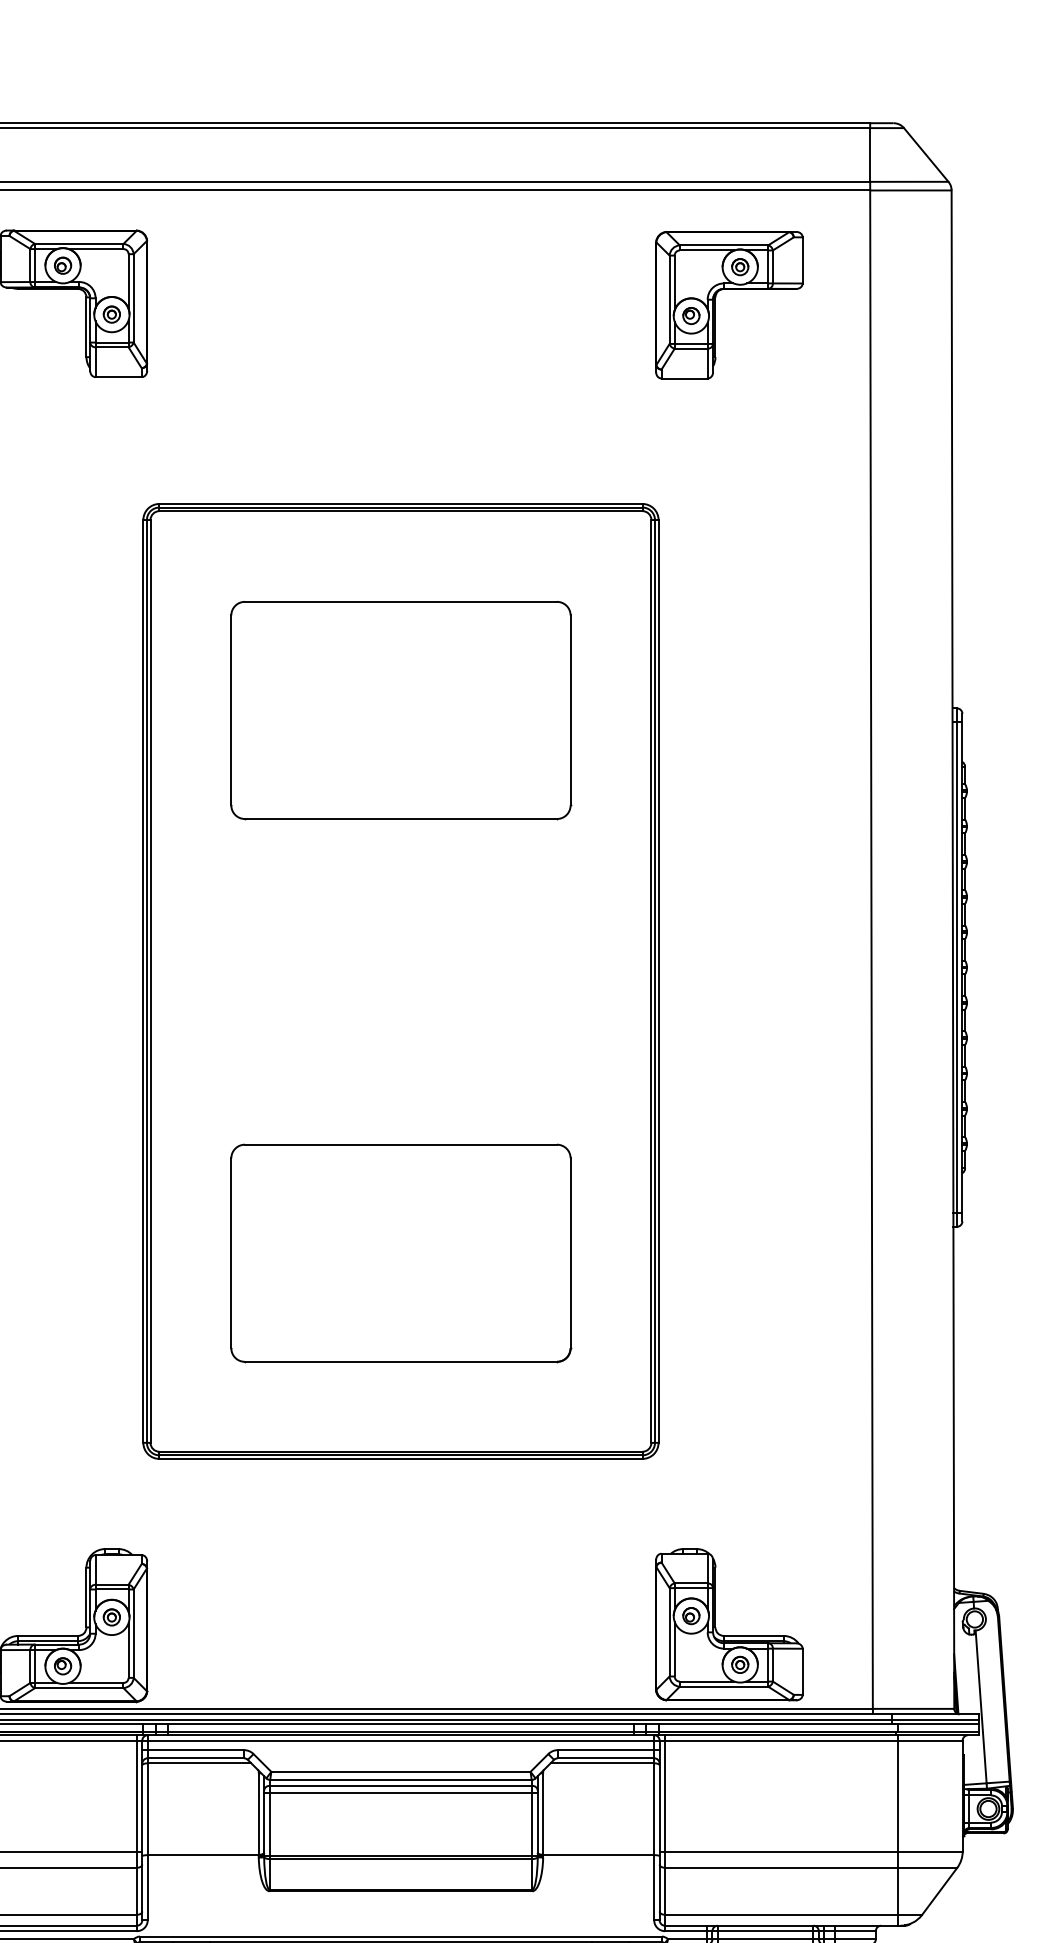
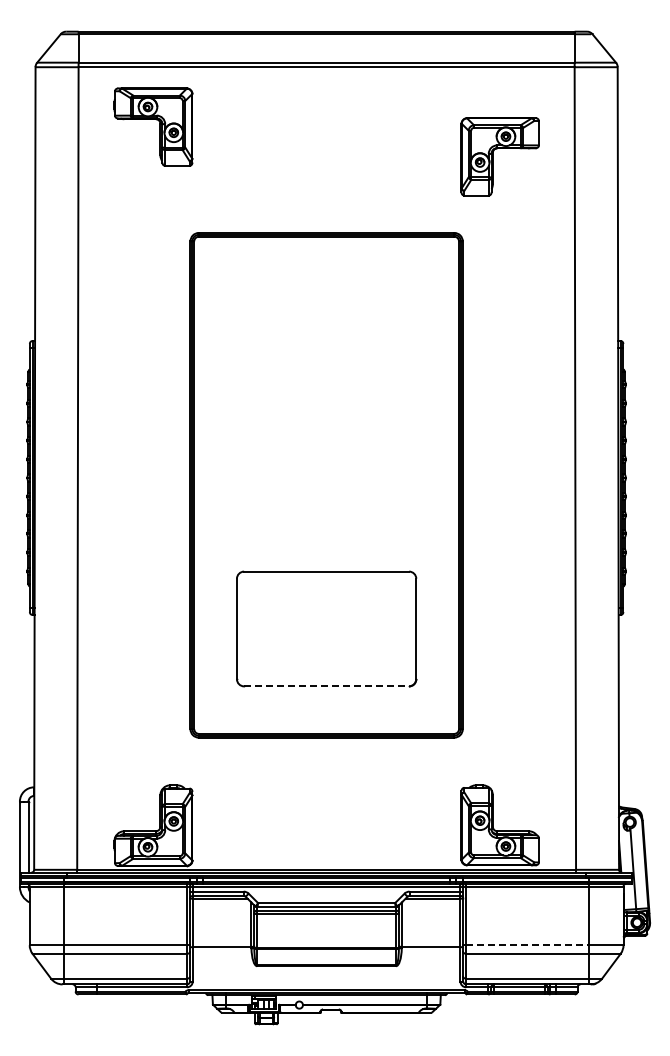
part: (728, 304) -> (499, 156), moved
part: (400, 709) -> (326, 341), removed
line: (402, 1362) -> (327, 686), solid -> dashed
line: (782, 1852) -> (528, 945), solid -> dashed

